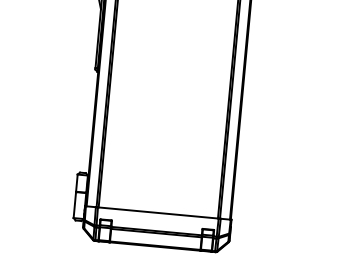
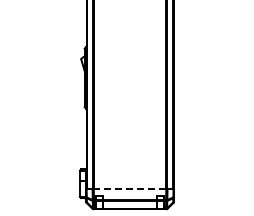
line: (157, 213) -> (129, 189), solid -> dashed

